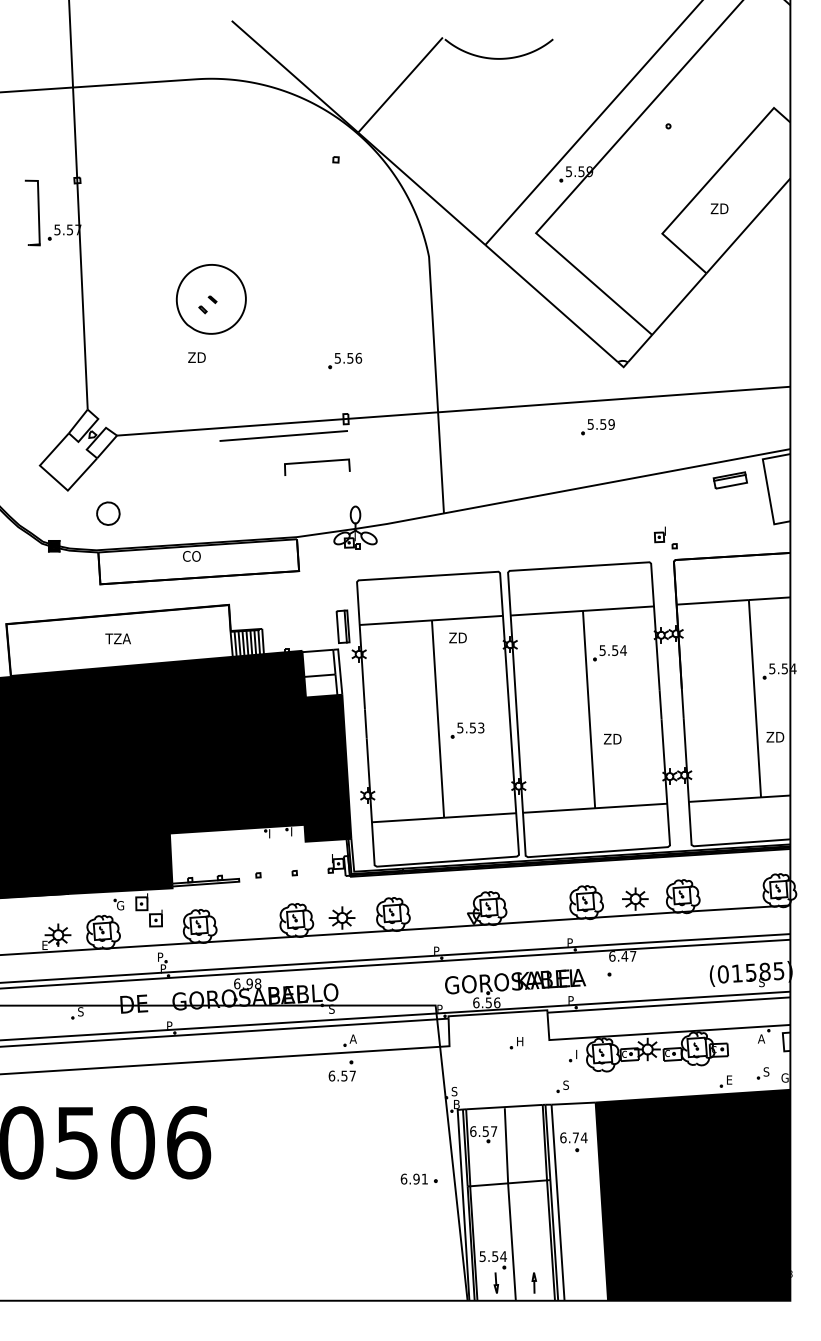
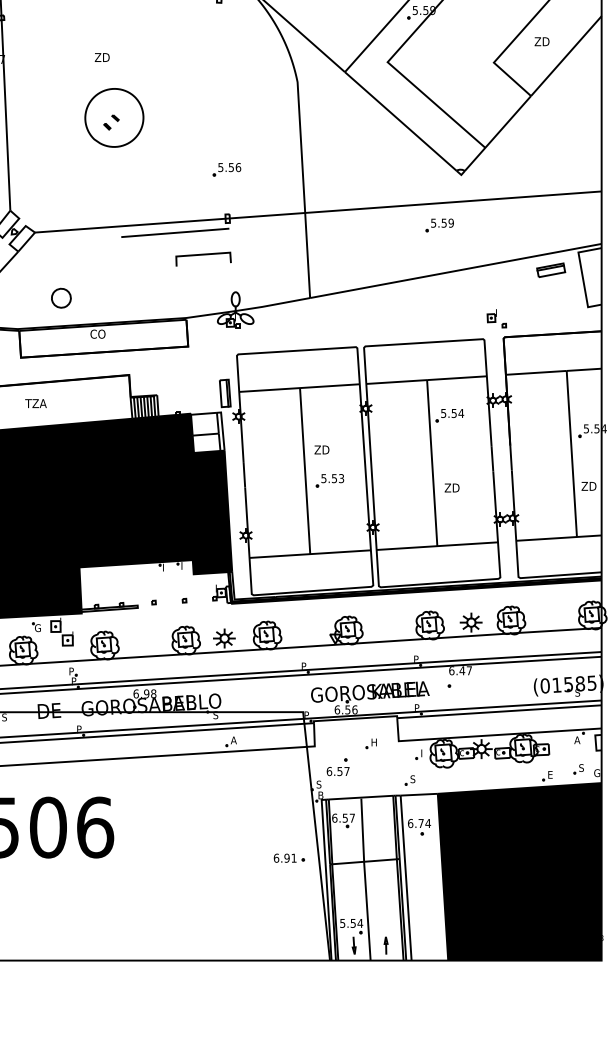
text: (196, 357) -> (101, 57), moved
part: (108, 513) -> (61, 298), moved
text: (457, 637) -> (321, 449), moved
part: (341, 1070) -> (337, 766), moved

